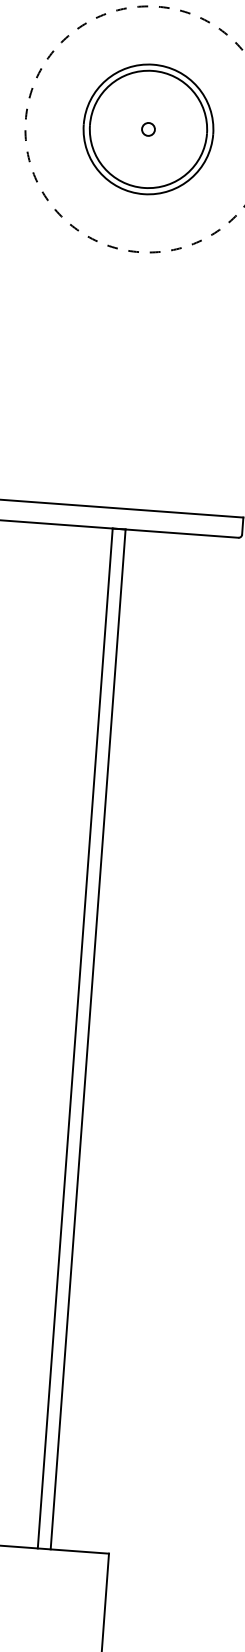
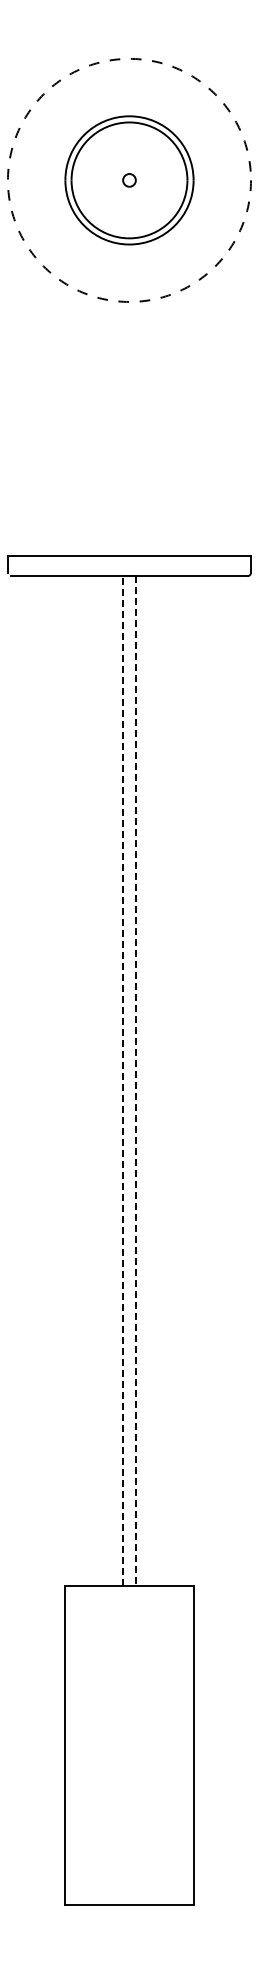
line: (75, 1037) -> (123, 1080), solid -> dashed
line: (87, 1039) -> (135, 1081), solid -> dashed

